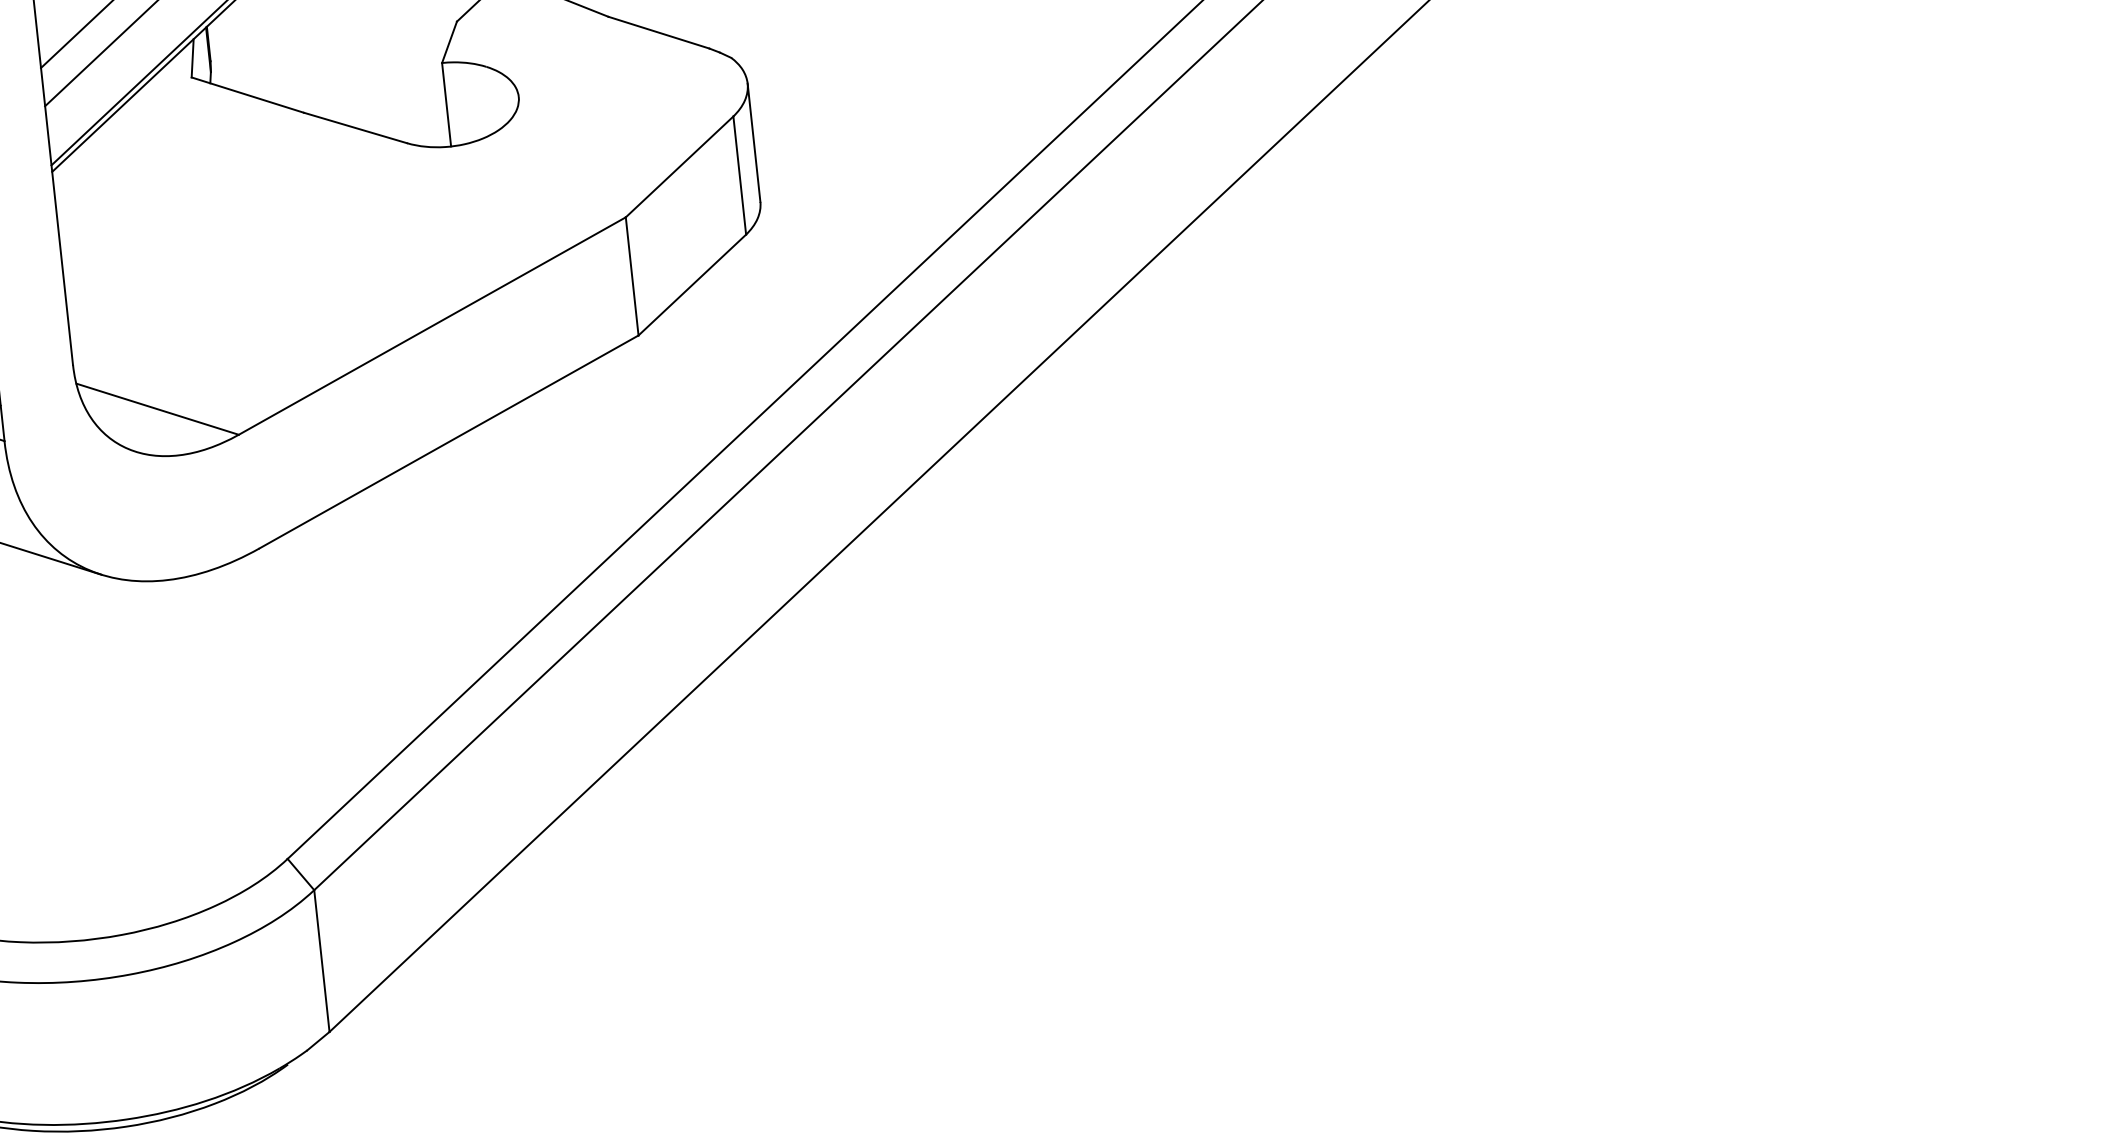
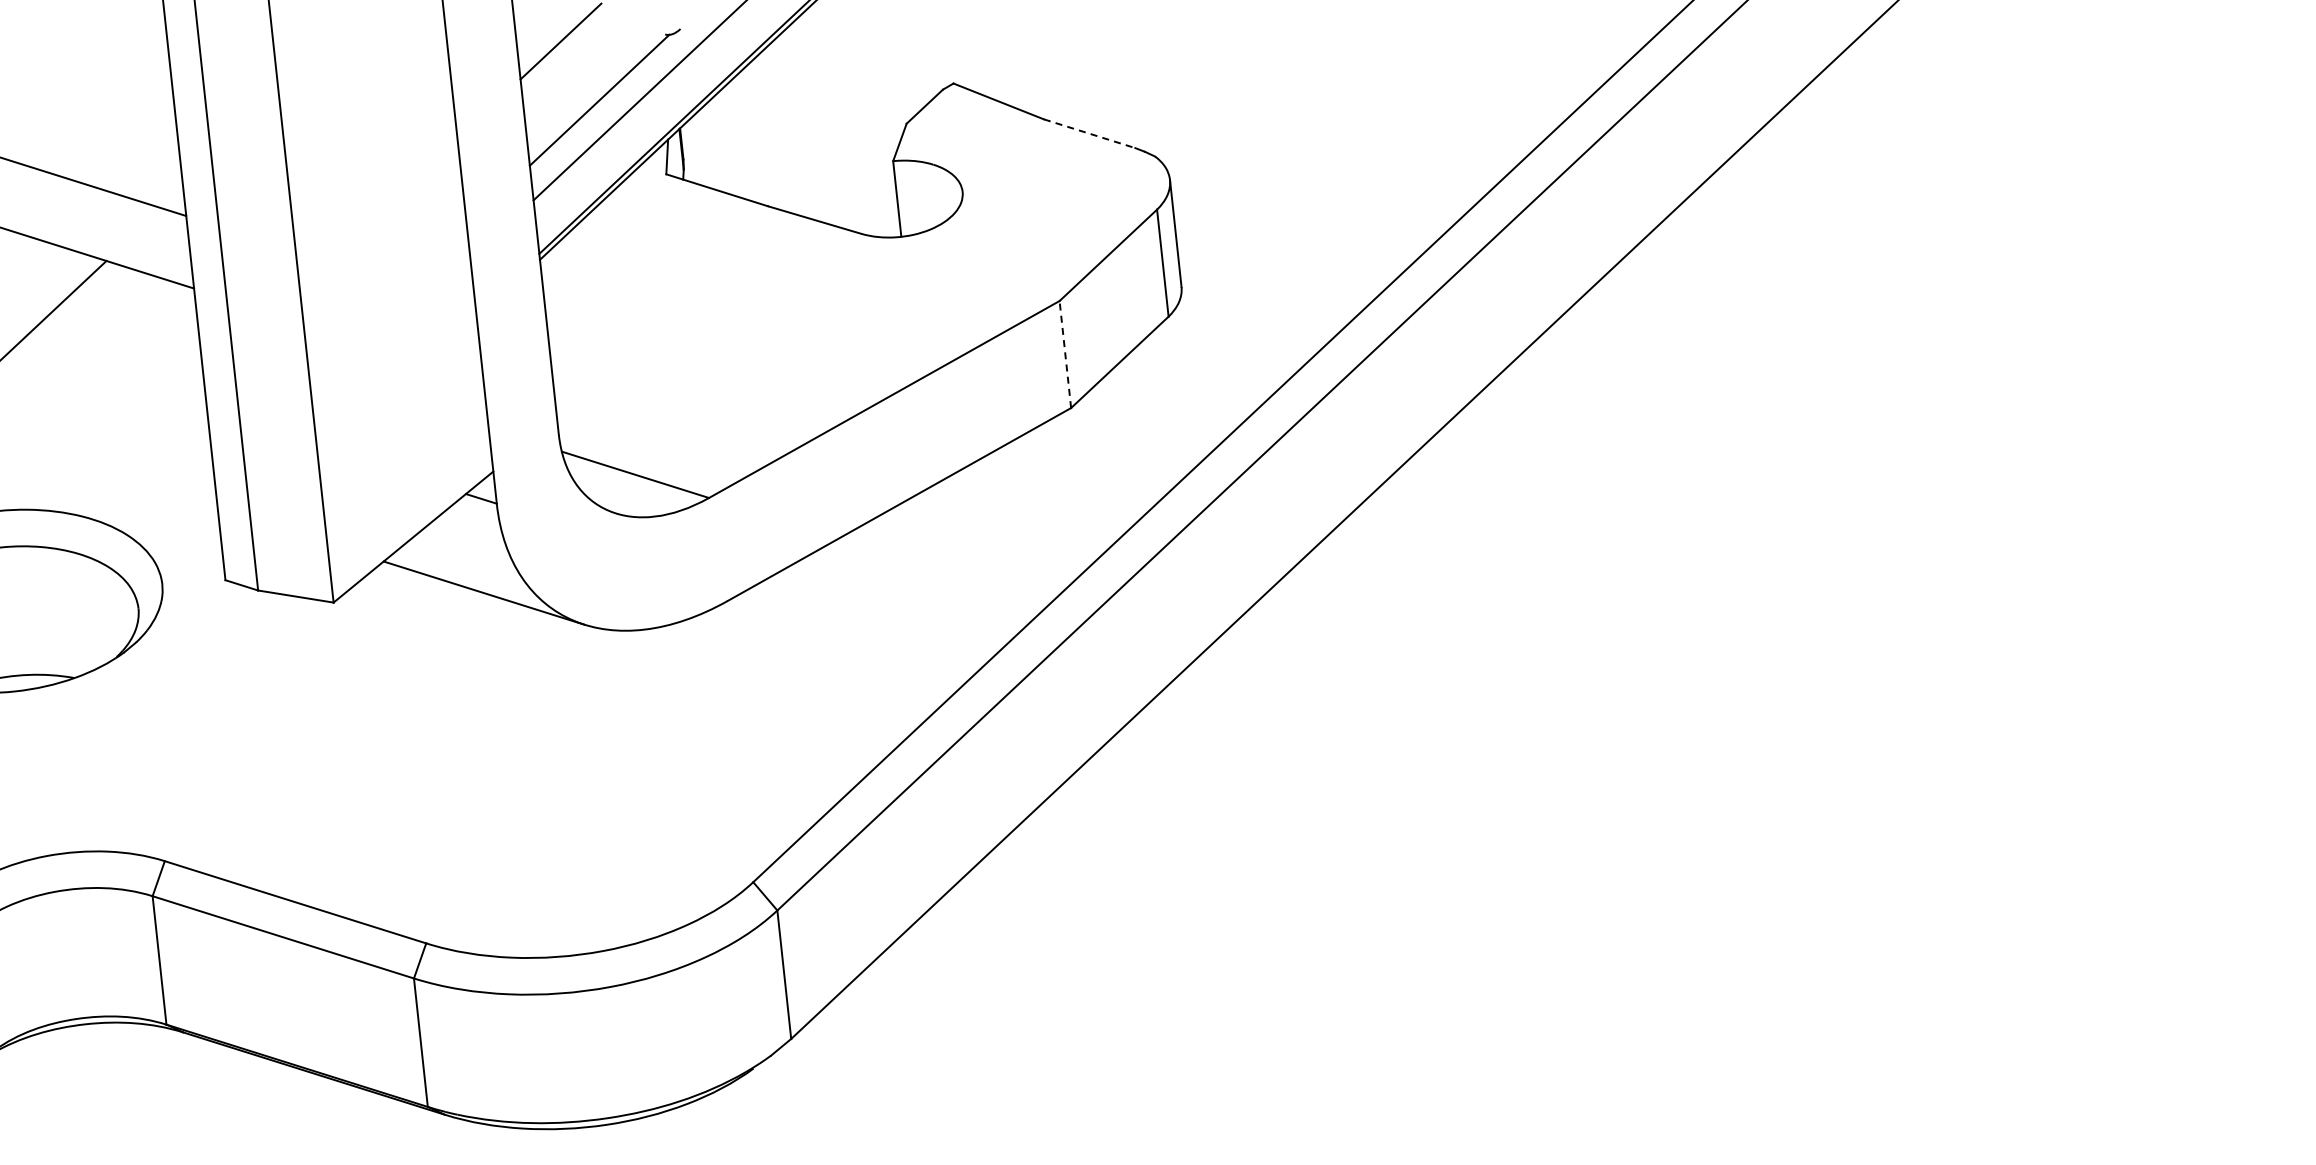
line: (658, 32) -> (1089, 133), solid -> dashed
line: (632, 276) -> (1065, 354), solid -> dashed

